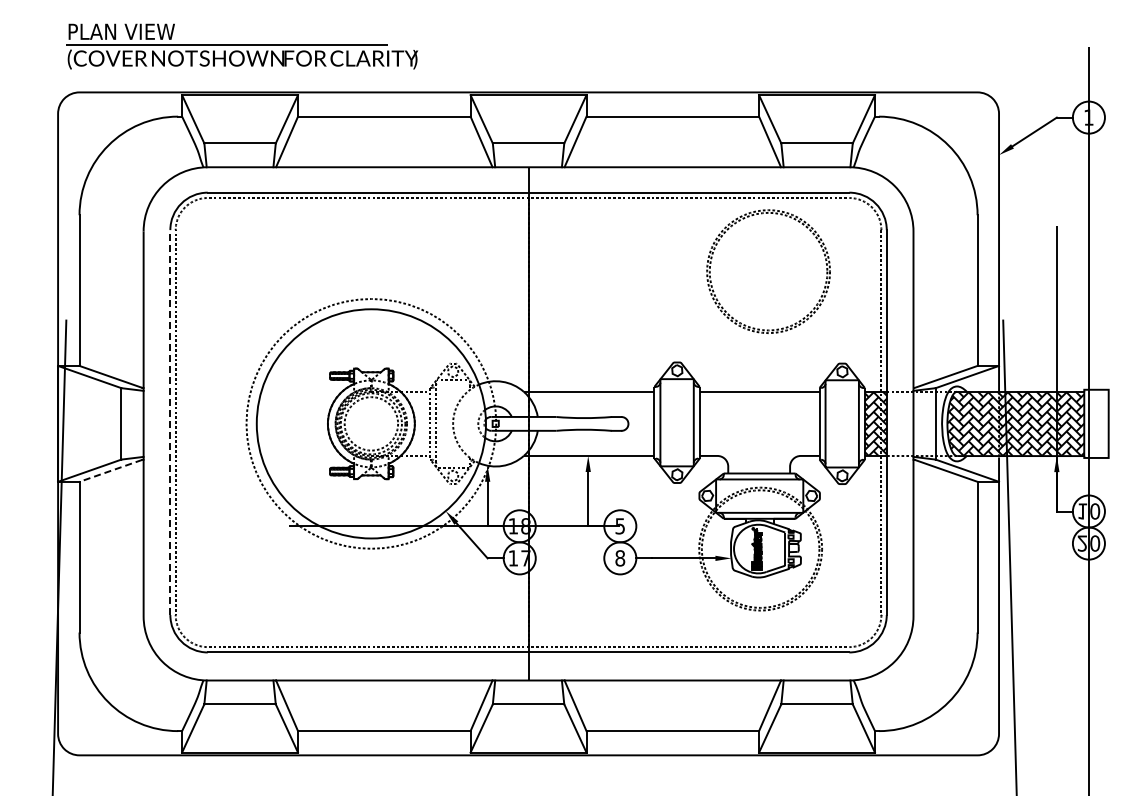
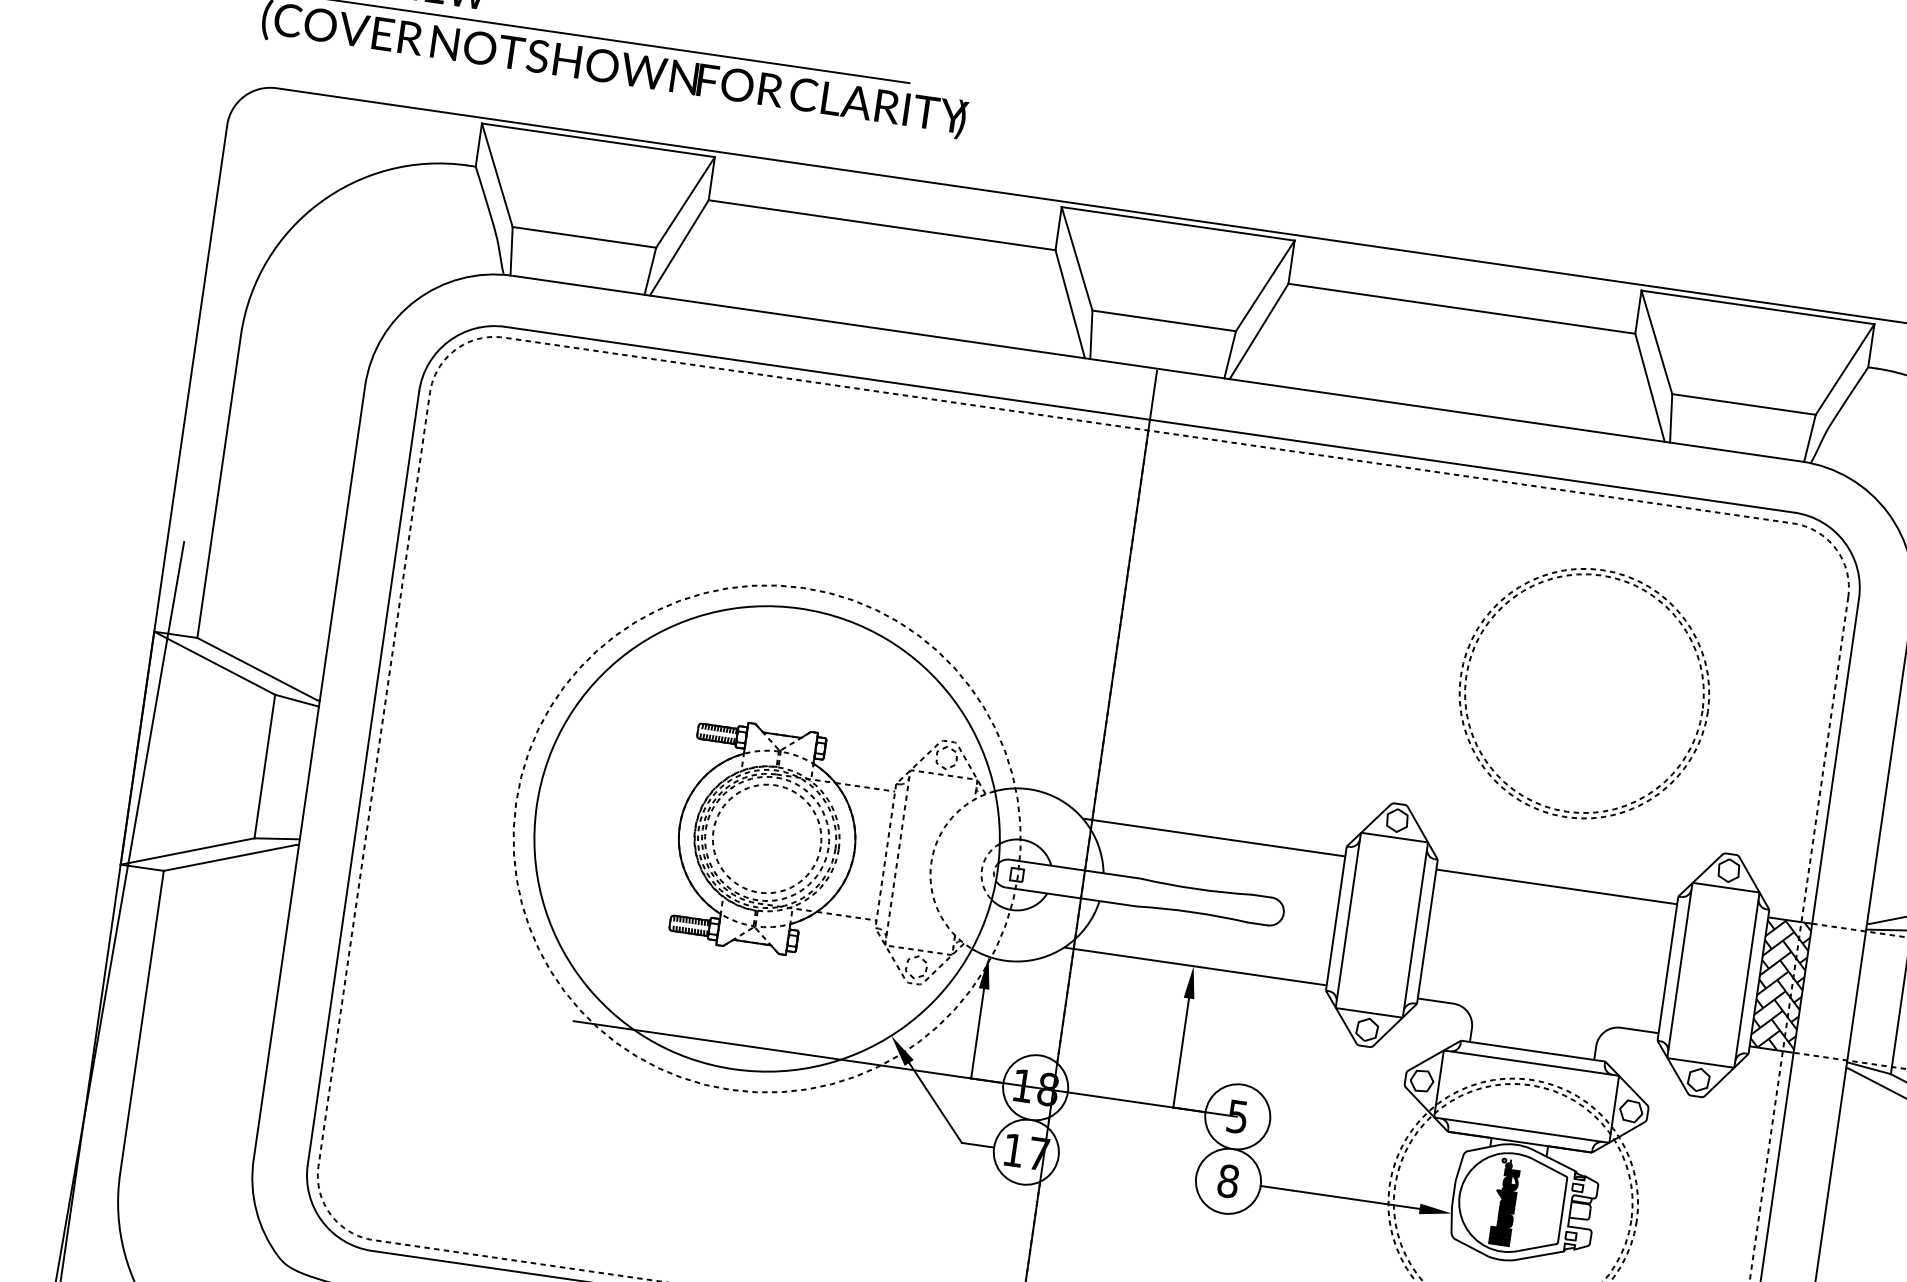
part: (749, 217) -> (1561, 579), moved
line: (170, 422) -> (363, 777), dashed -> solid
line: (110, 471) -> (229, 859), dashed -> solid

